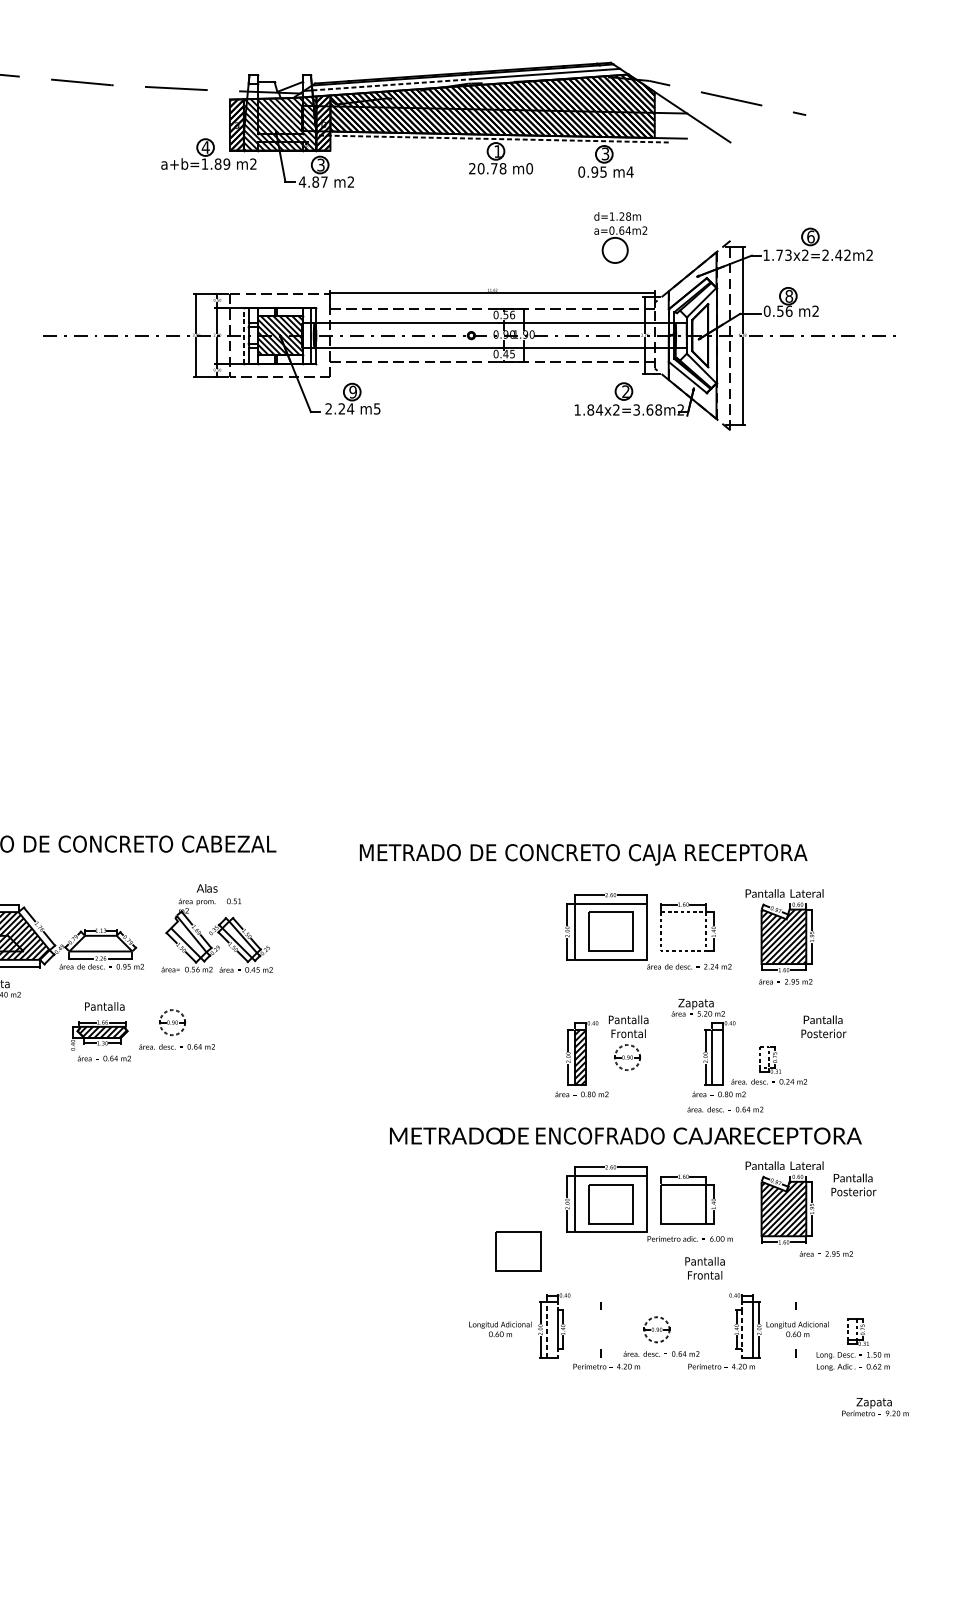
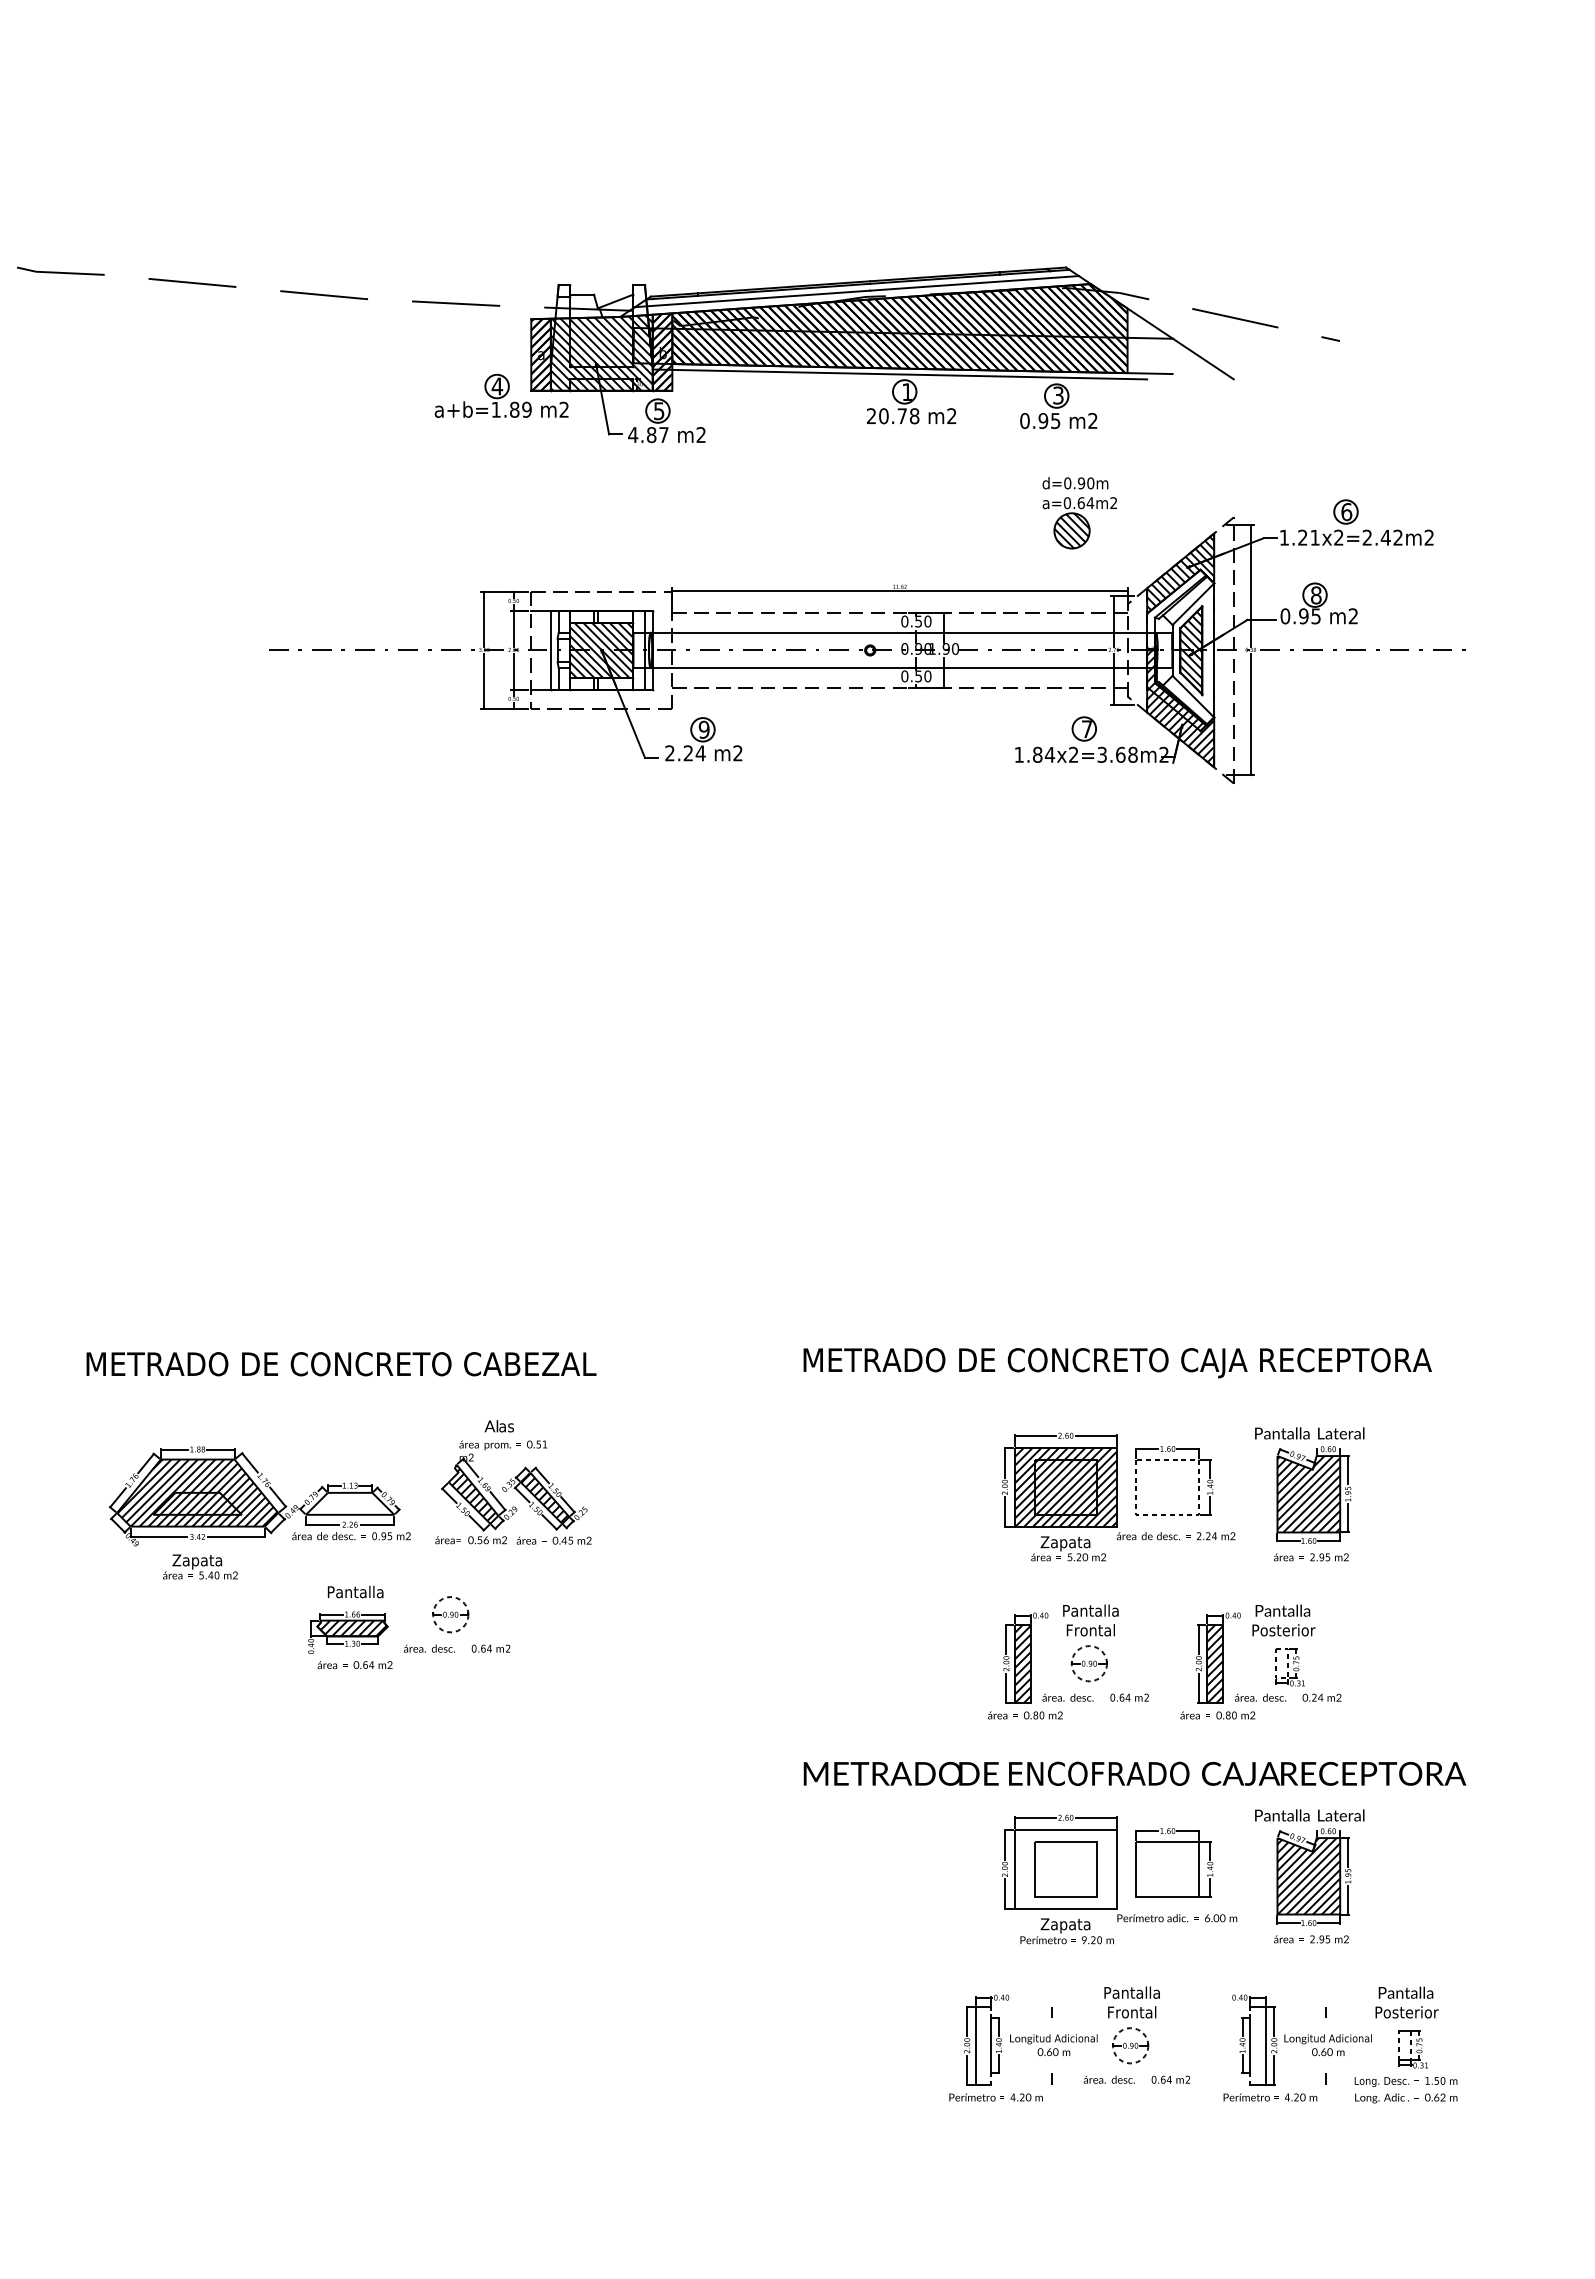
line: (391, 84) -> (758, 298), dashed -> solid
line: (492, 138) -> (899, 374), dashed -> solid
text: (321, 164) -> (659, 410), 3 -> 5
text: (529, 168) -> (951, 416), m0 -> m2
text: (629, 171) -> (1092, 420), m4 -> m2
text: (620, 216) -> (1079, 483), d=1.28m -> d=0.90m
hatch: (614, 250) -> (1071, 530), added
text: (783, 255) -> (1308, 537), 1.73x2=2.42m2 -> 1.21x2=2.42m2
hatch: (692, 280) -> (1180, 573), added
text: (785, 311) -> (1310, 616), 0.56 -> 0.95
text: (512, 314) -> (927, 621), 0.56 -> 0.50
hatch: (700, 333) -> (1191, 647), added
line: (243, 334) -> (550, 649), dashed -> solid
text: (508, 354) -> (922, 676), 0.45 -> 0.50
hatch: (692, 376) -> (1180, 708), added
text: (625, 391) -> (1086, 728), 2 -> 7
text: (376, 409) -> (737, 753), m5 -> m2
text: (583, 855) -> (1117, 1363), moved
hatch: (610, 932) -> (1065, 1487), added
hatch: (188, 936) -> (473, 1494), added
hatch: (239, 939) -> (544, 1497), added
text: (698, 1007) -> (1068, 1548), moved
text: (823, 1026) -> (1283, 1620), moved
hatch: (717, 1057) -> (1215, 1663), added
text: (725, 1109) -> (1095, 1697), moved
text: (625, 1135) -> (1134, 1773), moved
text: (853, 1184) -> (1406, 2002), moved
part: (517, 1251) -> (935, 1936), removed
text: (826, 1254) -> (1311, 1939), moved
text: (704, 1268) -> (1131, 2002), moved
text: (500, 1329) -> (1053, 2045), moved
line: (546, 1329) -> (975, 2045), dashed -> solid
line: (742, 1330) -> (1250, 2046), dashed -> solid
text: (606, 1366) -> (995, 2097), moved
text: (721, 1366) -> (1270, 2097), moved
text: (874, 1407) -> (1066, 1931), moved

